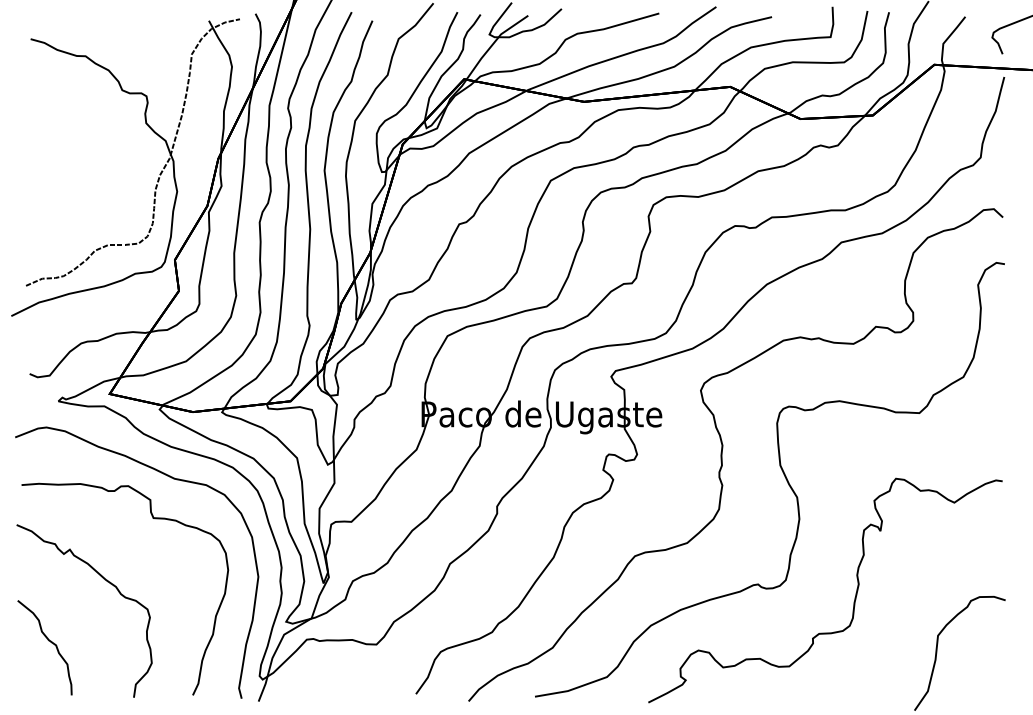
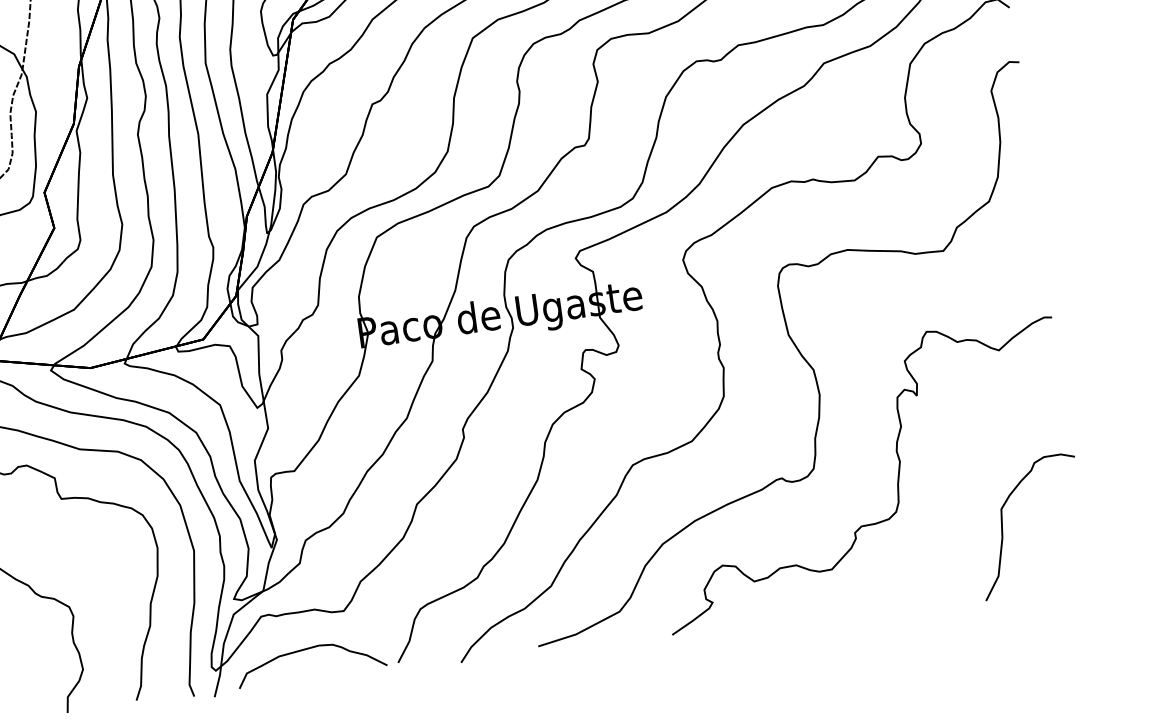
curve: (338, 673) -> (303, 651), added

